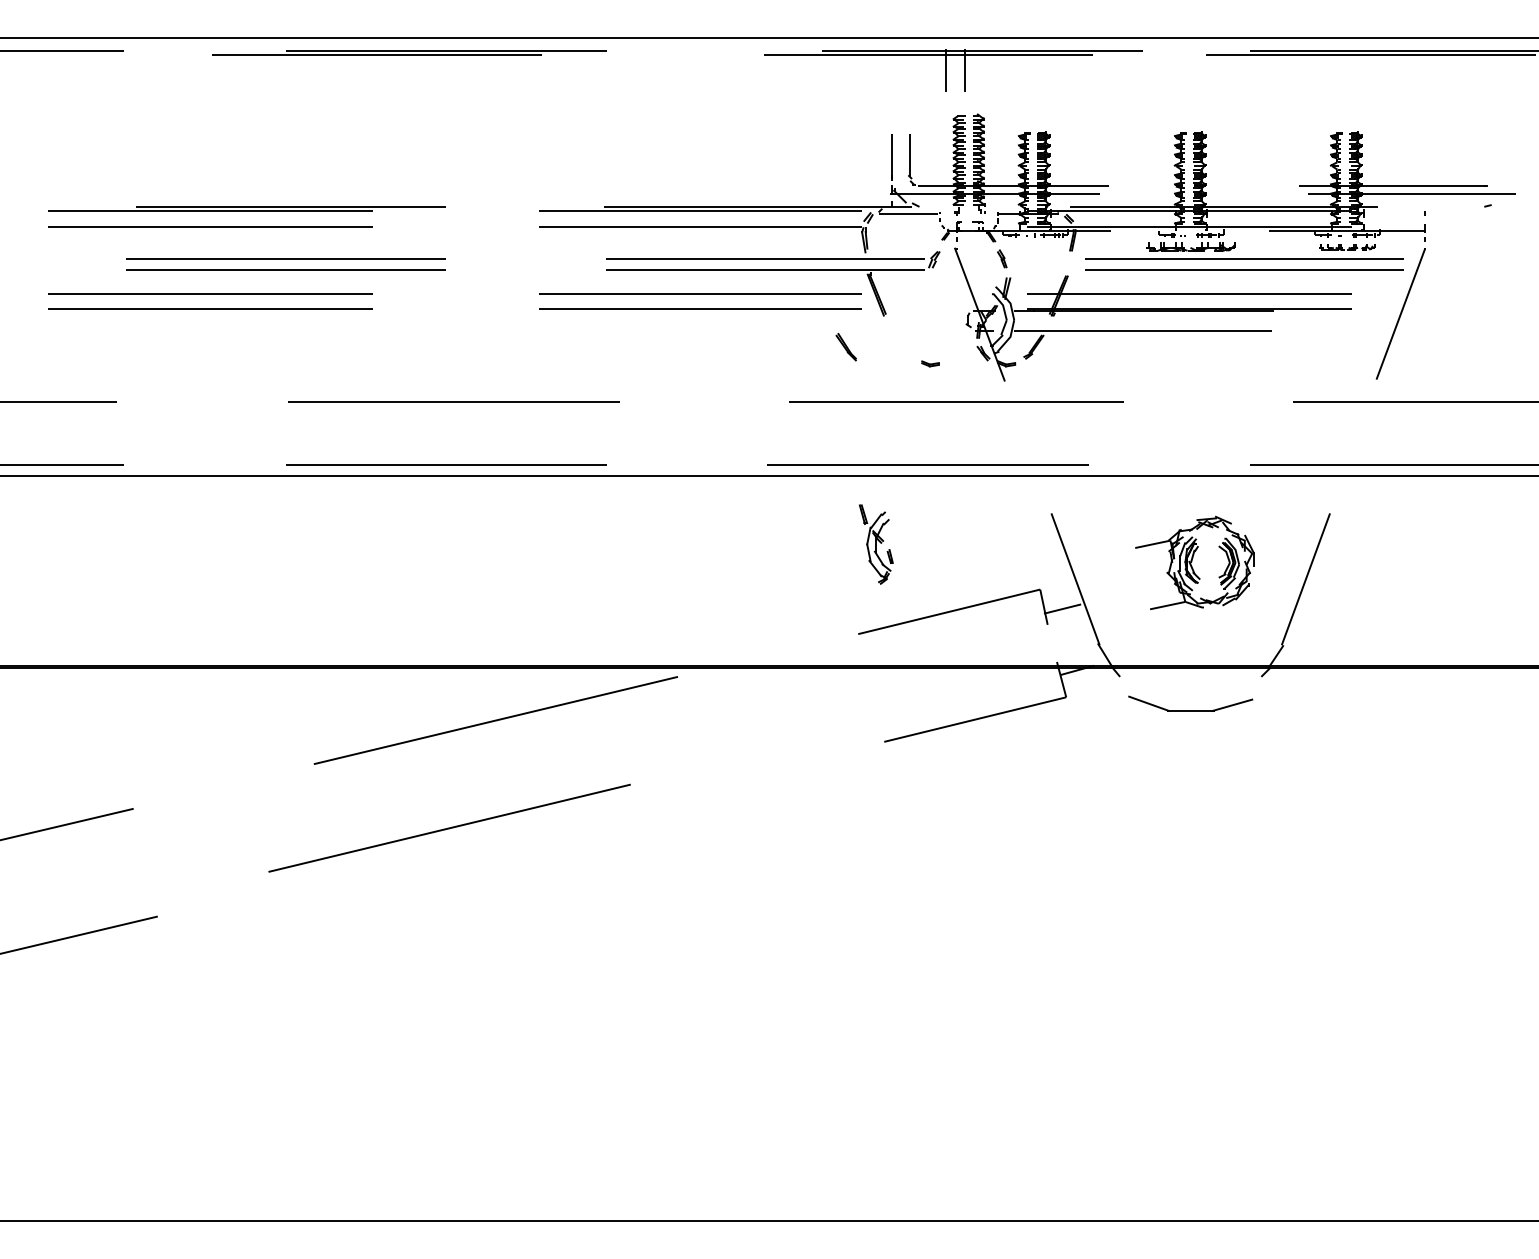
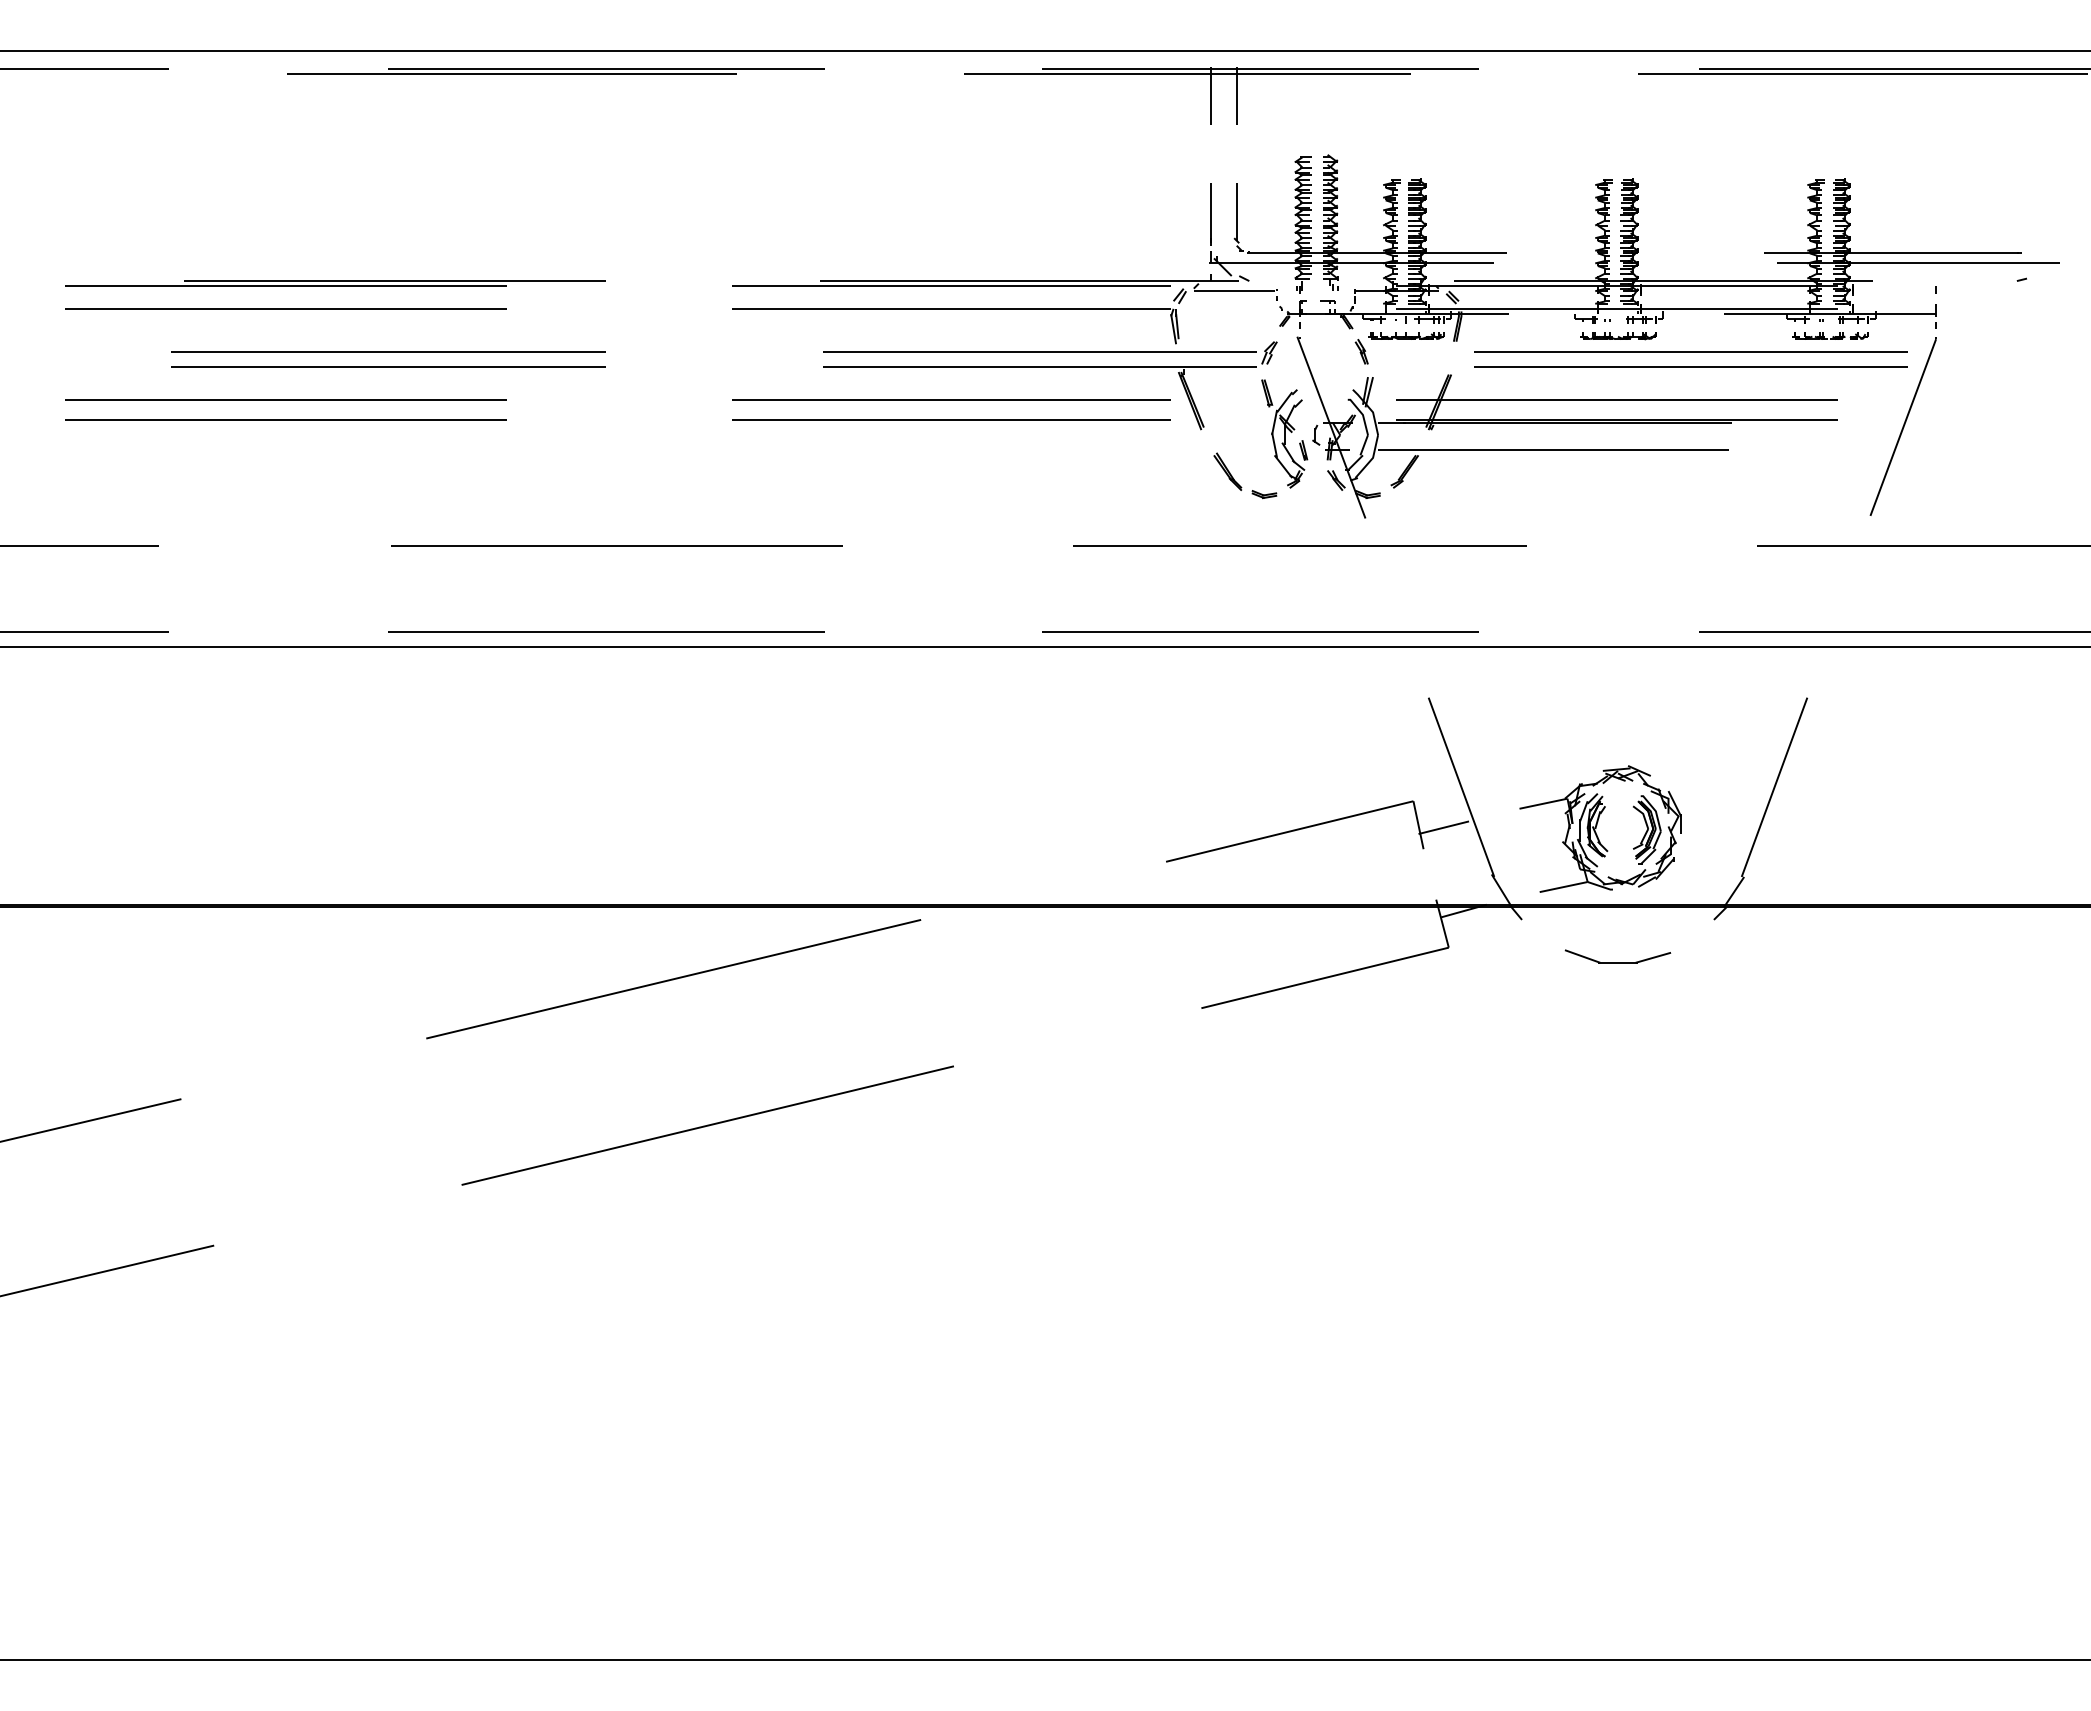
part: (946, 70) -> (1211, 95), moved
part: (1035, 246) -> (1406, 335), added
part: (1191, 247) -> (1618, 336), size x0.62
part: (846, 346) -> (1227, 471), moved
part: (876, 544) -> (1284, 433), moved
part: (1194, 562) -> (1600, 828), moved
part: (1190, 703) -> (1617, 956), size x0.62
line: (449, 828) -> (707, 1125), moved

